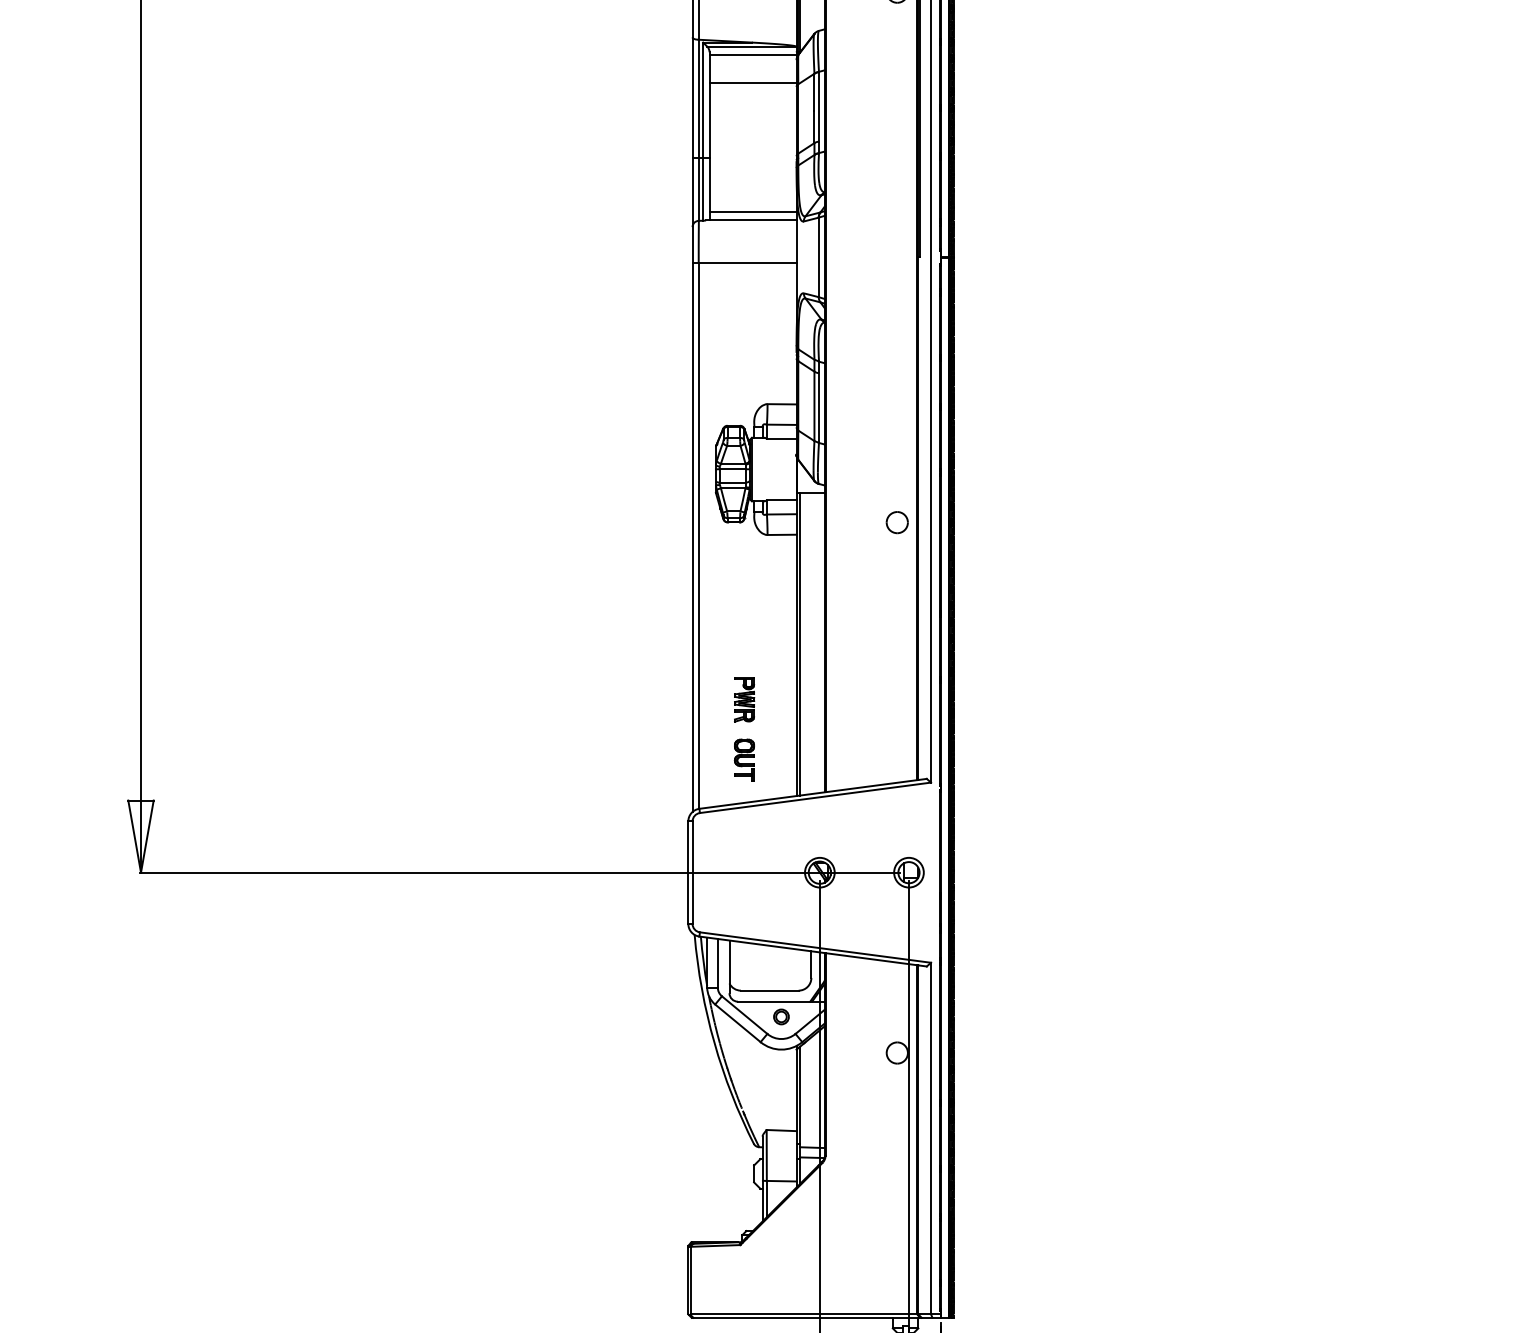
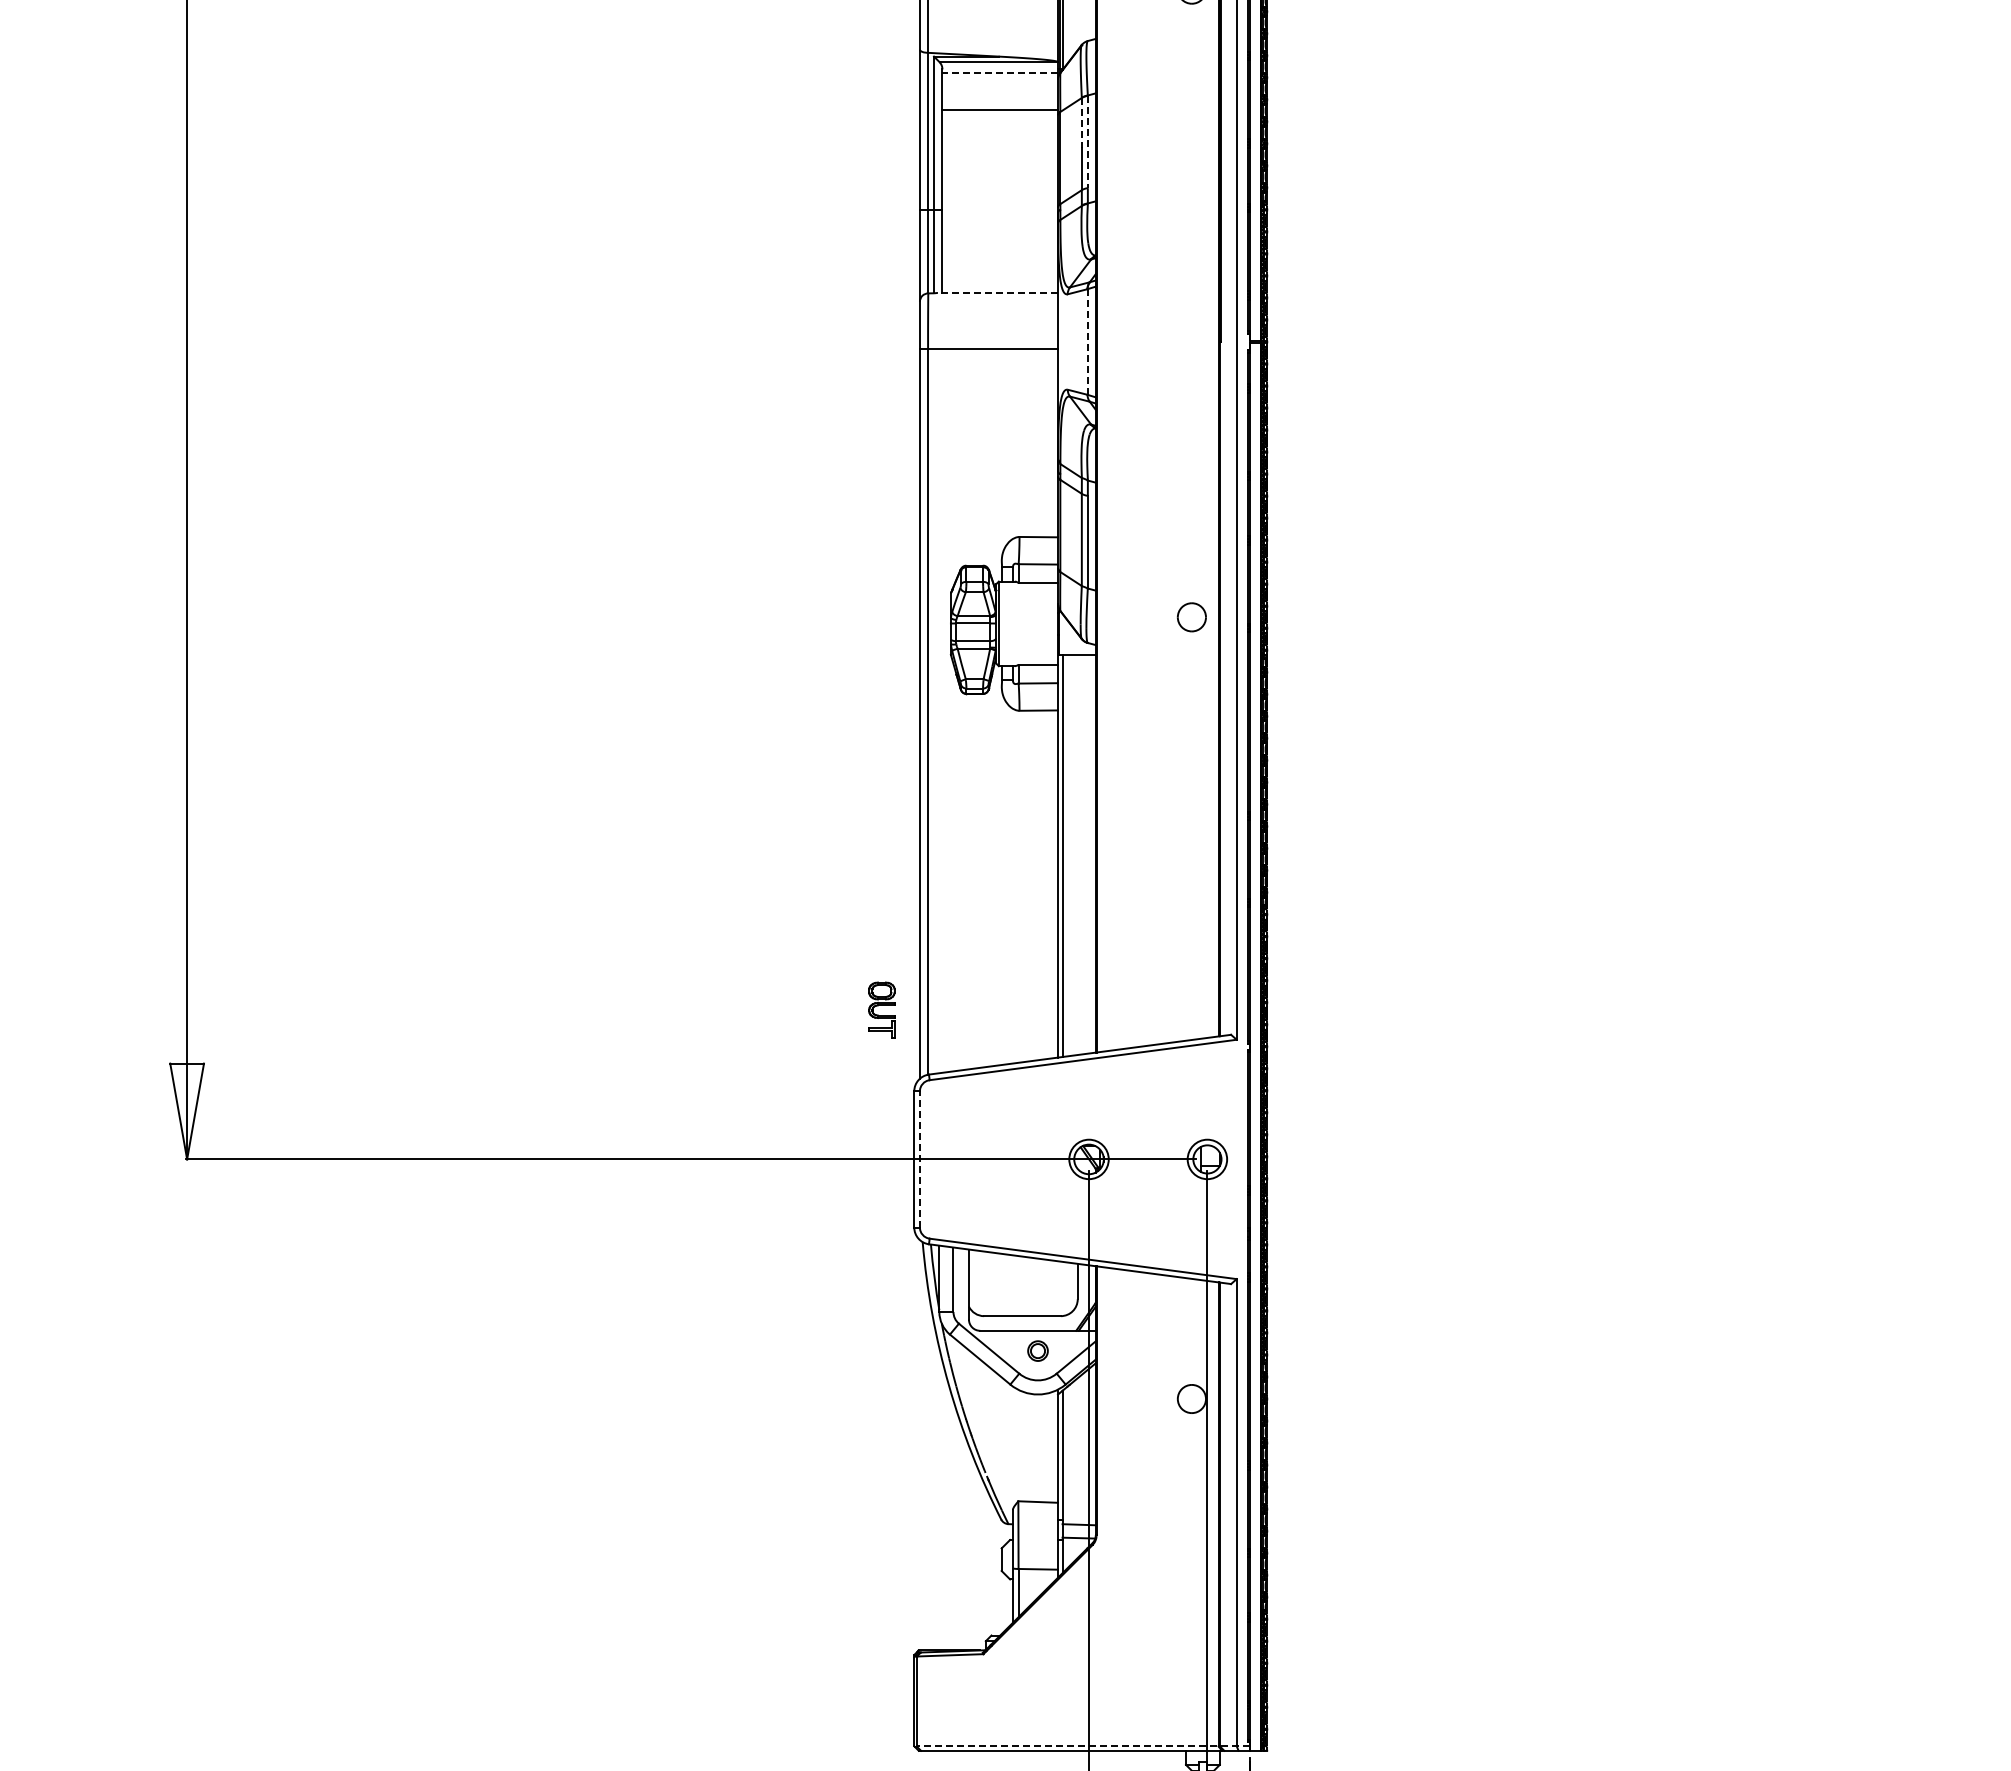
line: (753, 55) -> (1000, 73), solid -> dashed
line: (814, 92) -> (1081, 122), solid -> dashed
line: (818, 107) -> (1087, 142), solid -> dashed
line: (753, 211) -> (1000, 281), removed
line: (750, 220) -> (997, 292), solid -> dashed
line: (818, 257) -> (1087, 342), solid -> dashed
part: (897, 522) -> (1191, 617), moved
part: (744, 699) -> (988, 929), removed
part: (744, 759) -> (881, 1009), moved
line: (692, 871) -> (919, 1158), solid -> dashed
line: (815, 1314) -> (1083, 1746), solid -> dashed

